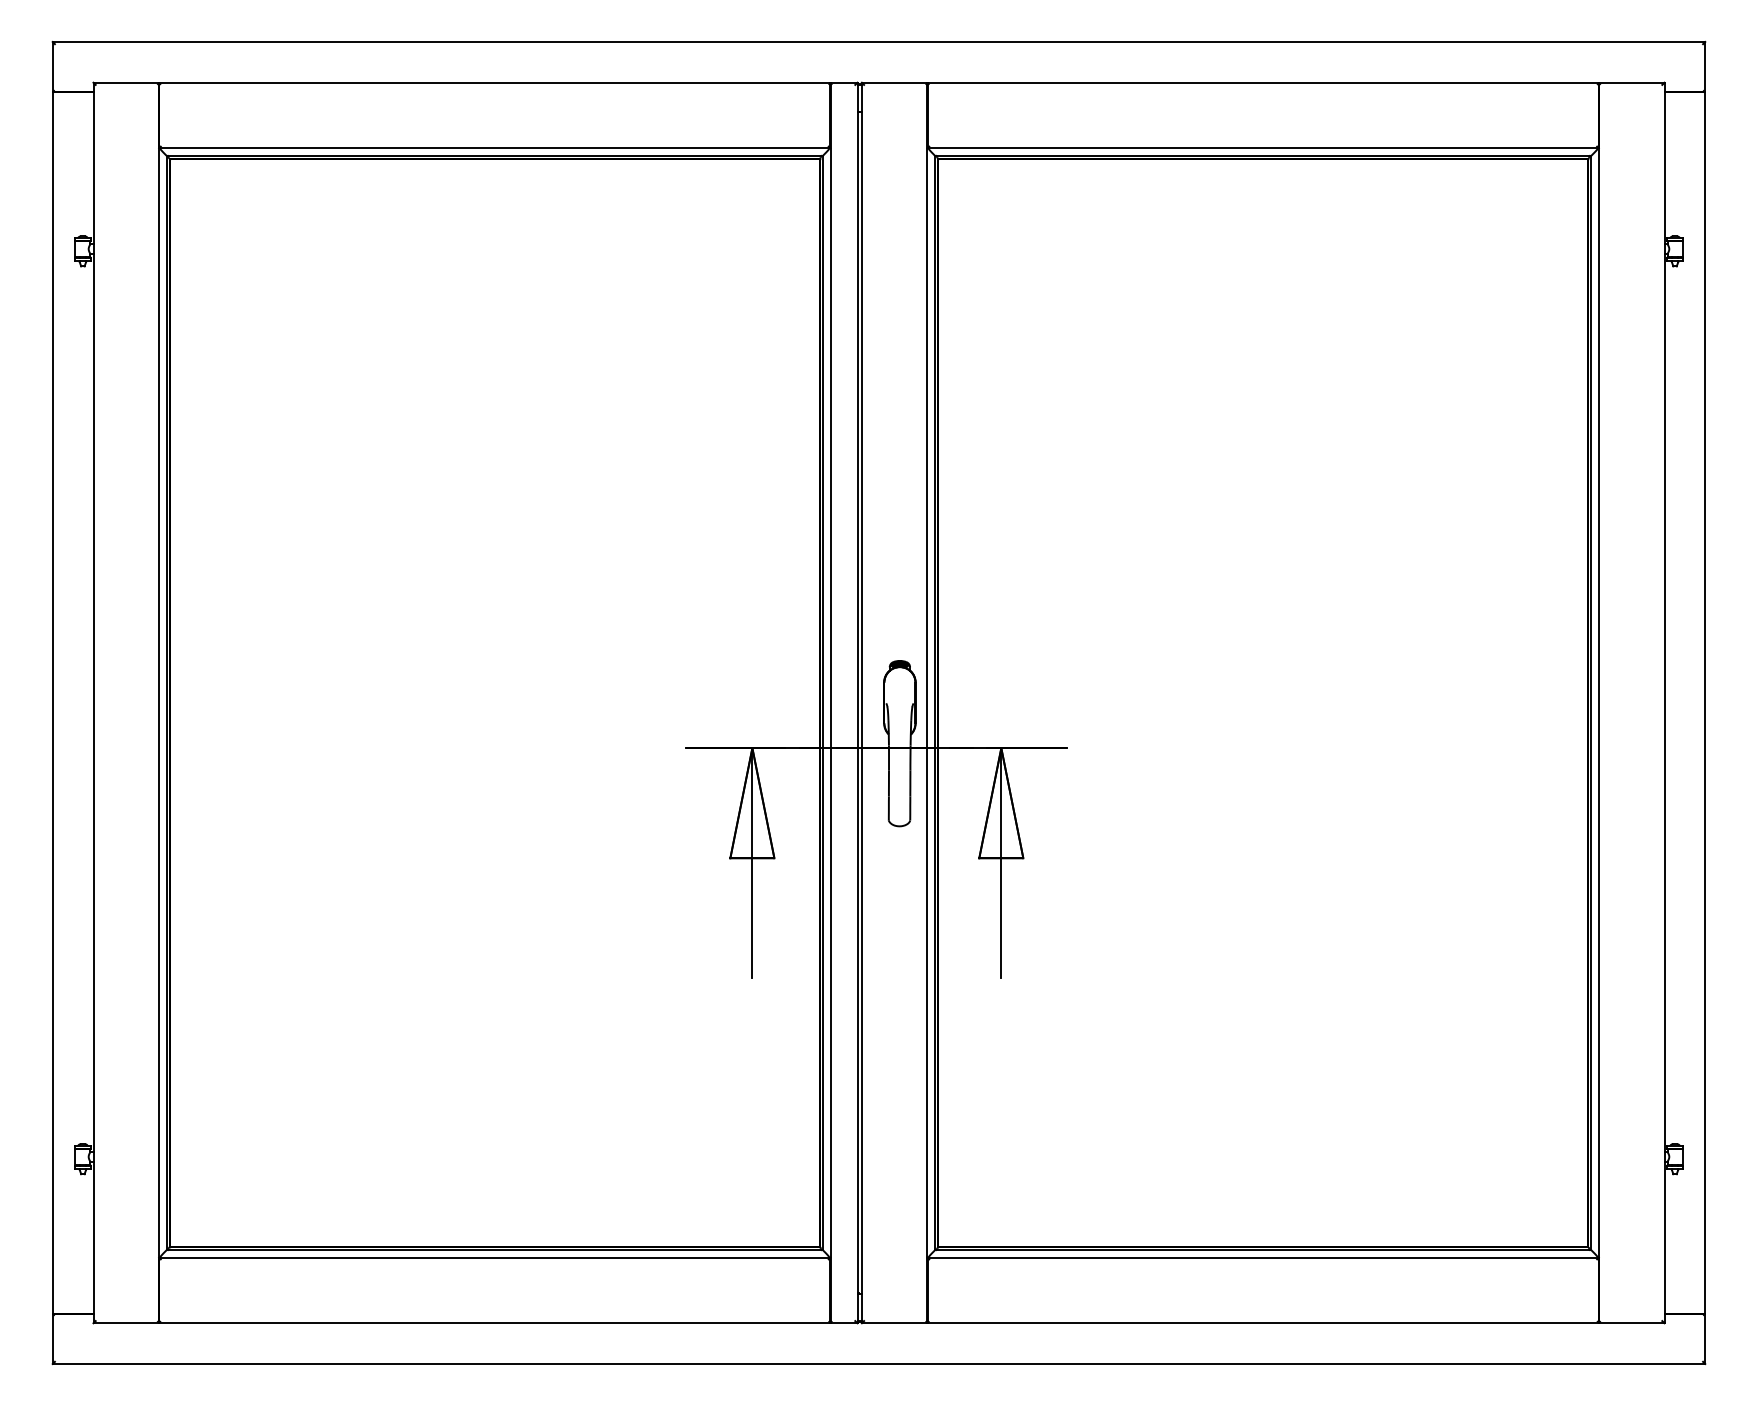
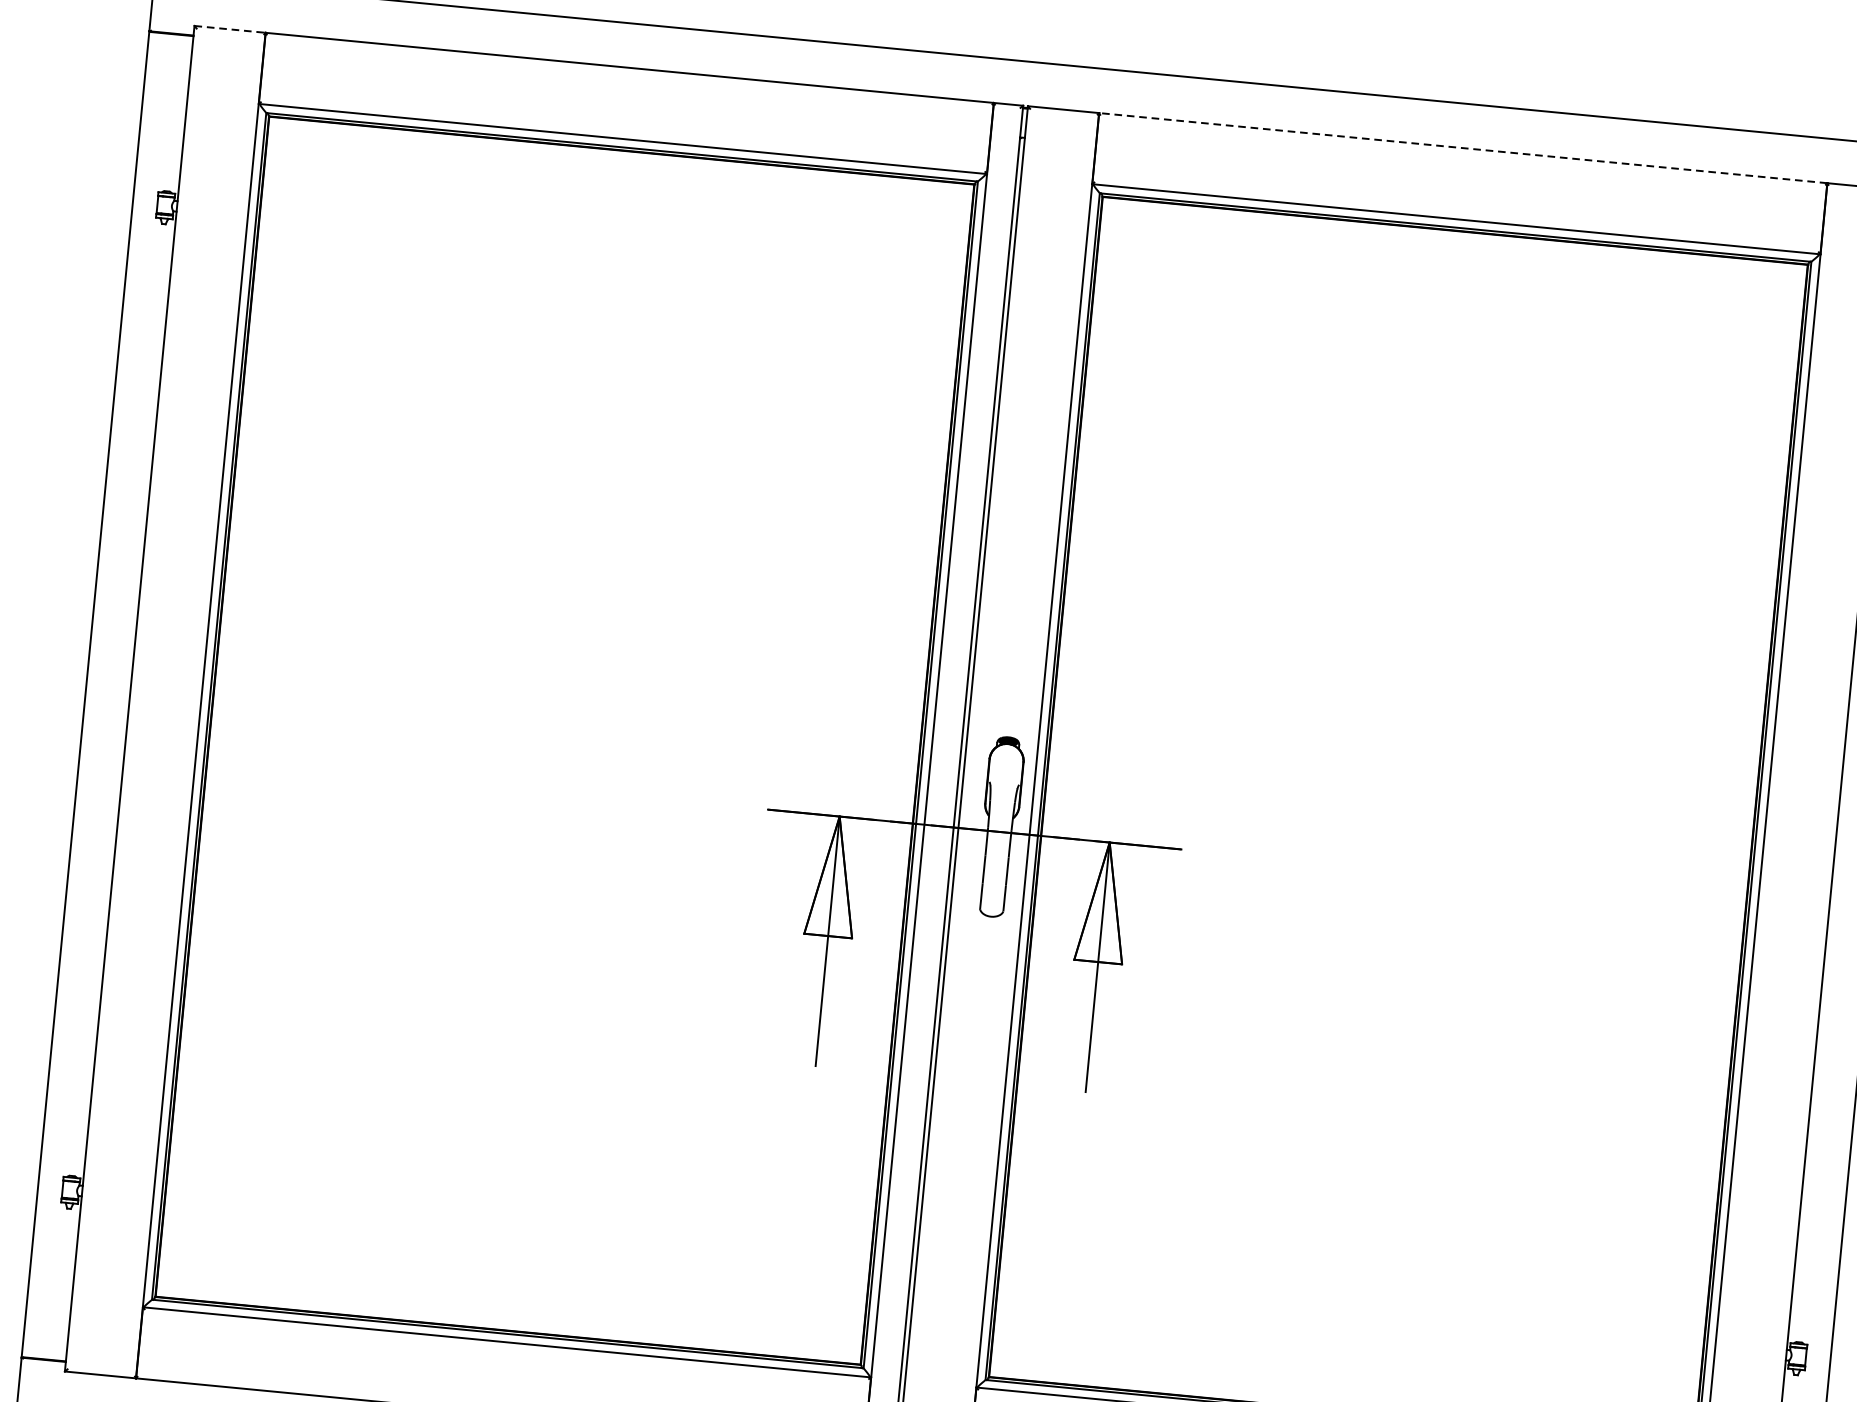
line: (126, 82) -> (230, 29), solid -> dashed
line: (1263, 82) -> (1463, 147), solid -> dashed

